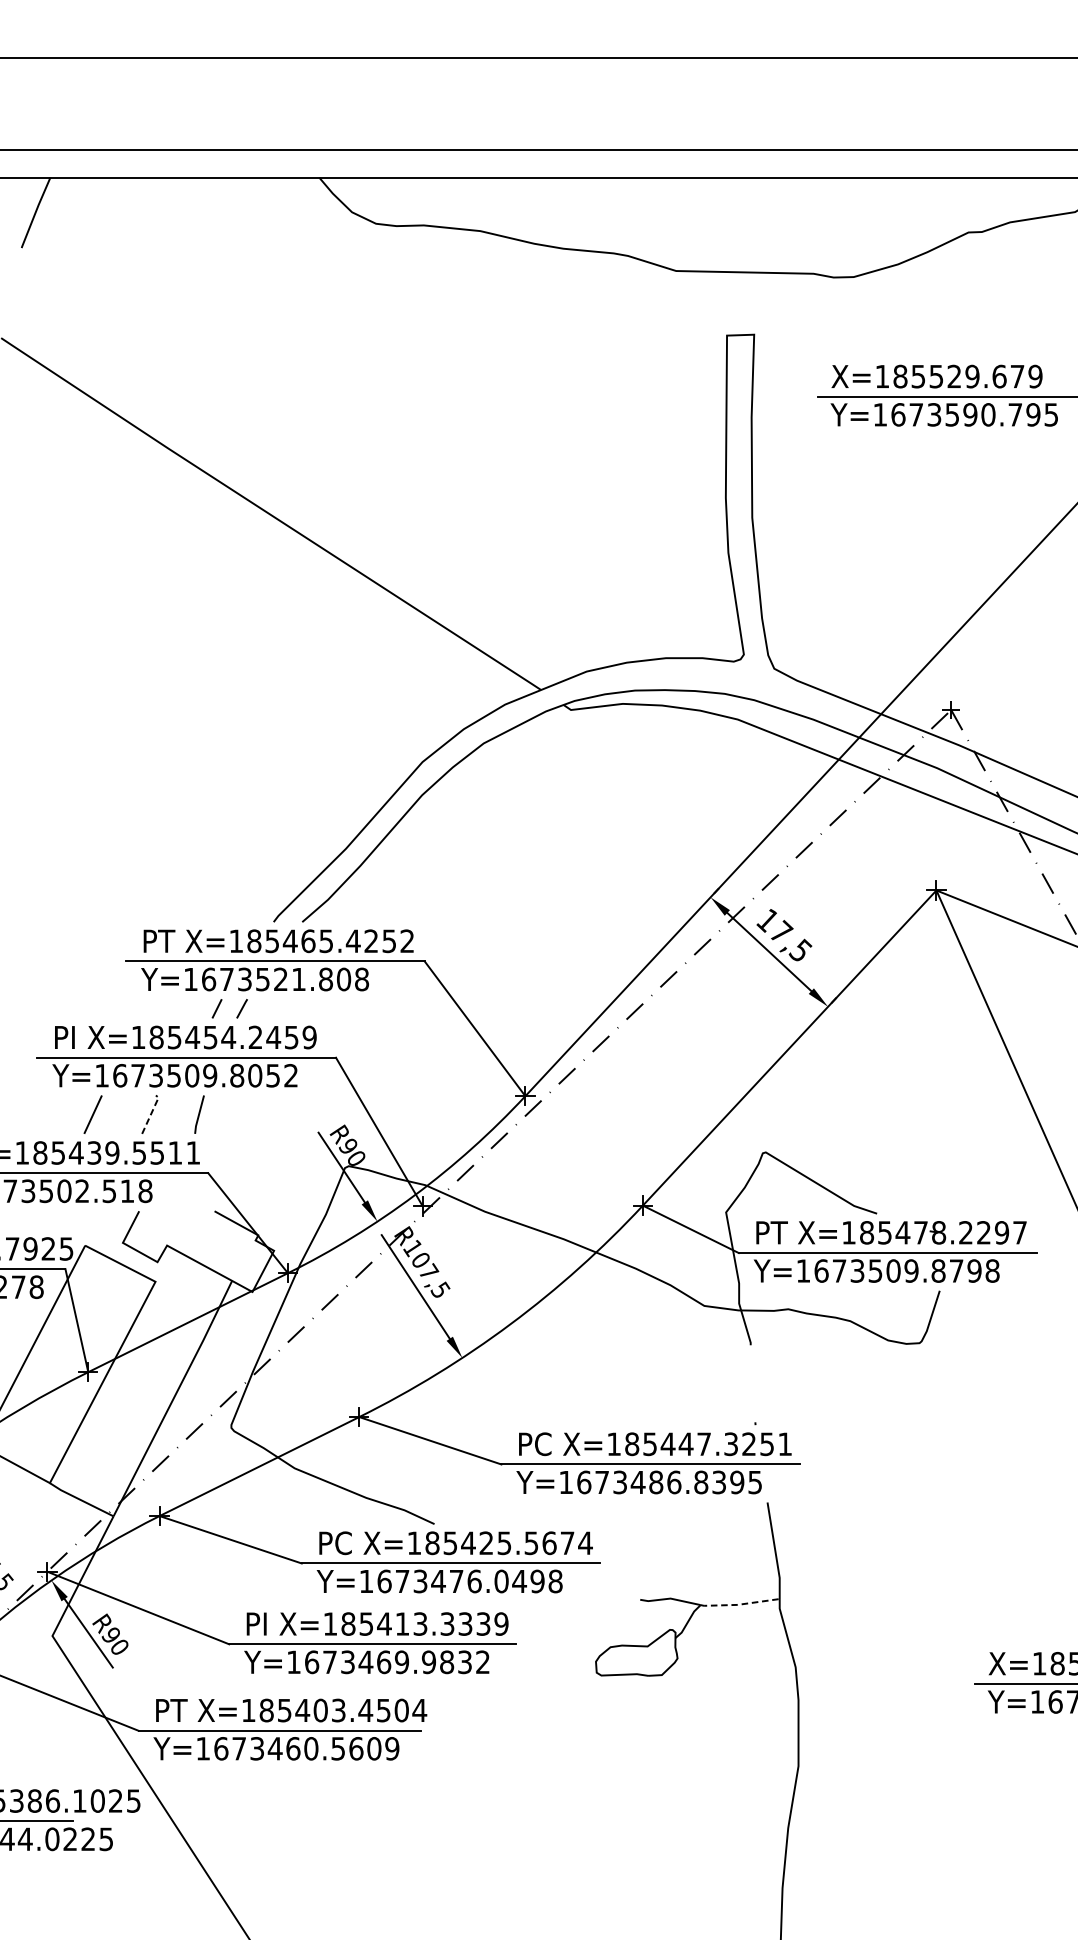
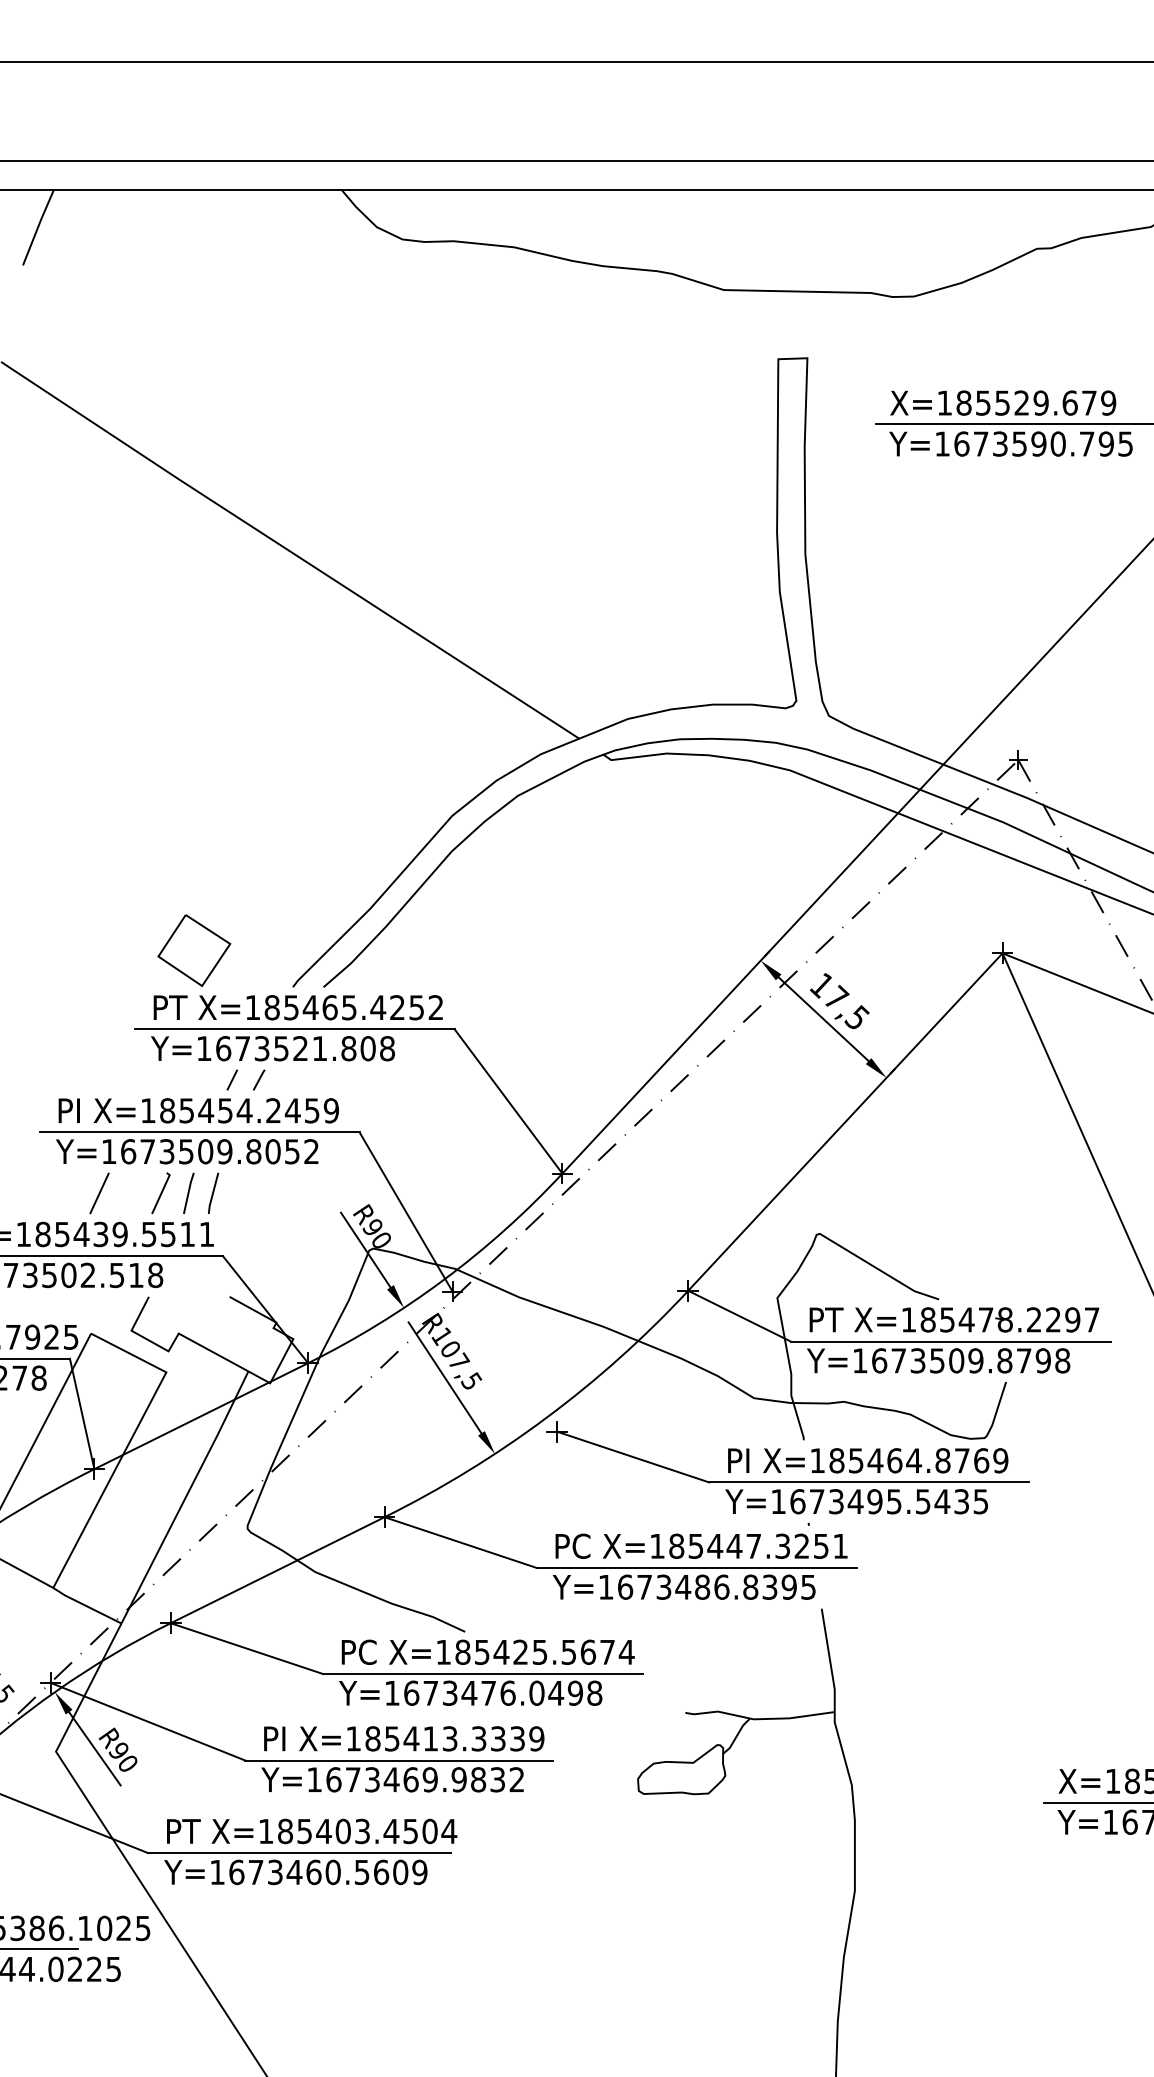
part: (181, 887) -> (194, 950), added
line: (150, 1113) -> (161, 1192), dashed -> solid
line: (176, 1113) -> (188, 1192), added
part: (735, 1370) -> (787, 1467), added
line: (739, 1605) -> (791, 1718), dashed -> solid

